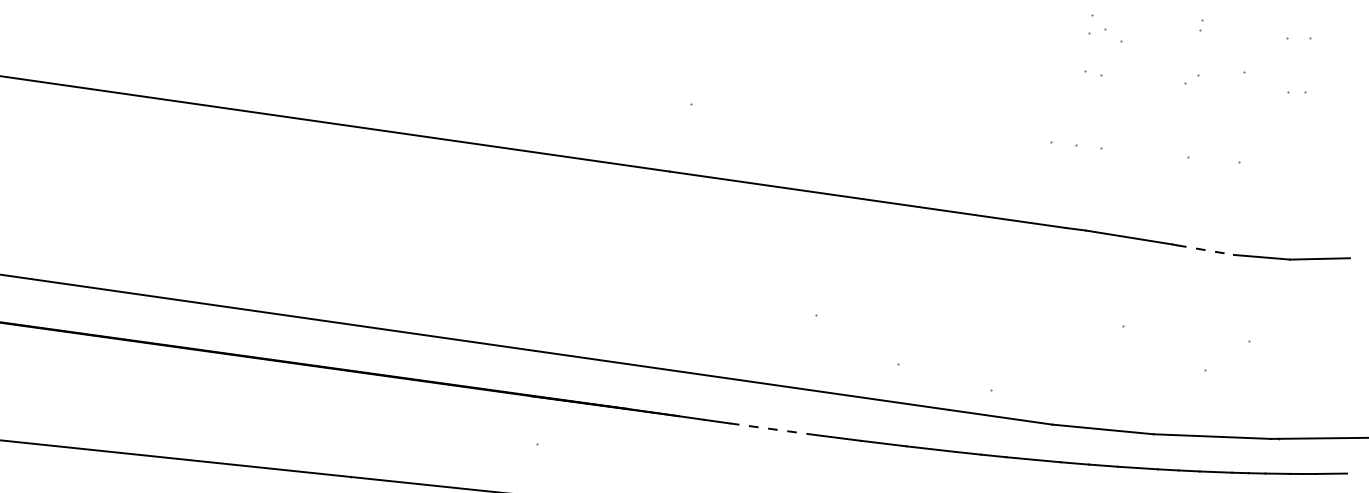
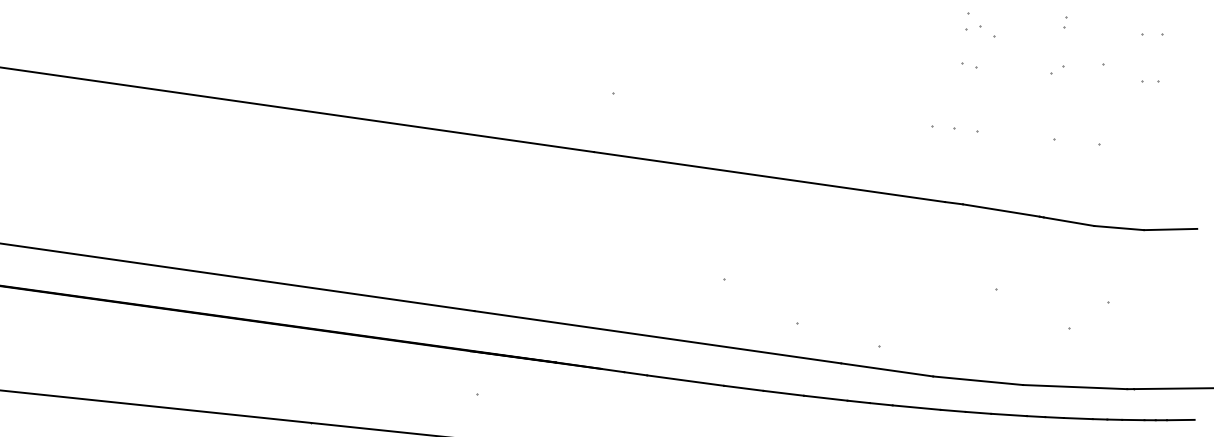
line: (1205, 250) -> (1069, 222), dashed -> solid
line: (773, 429) -> (685, 380), dashed -> solid

